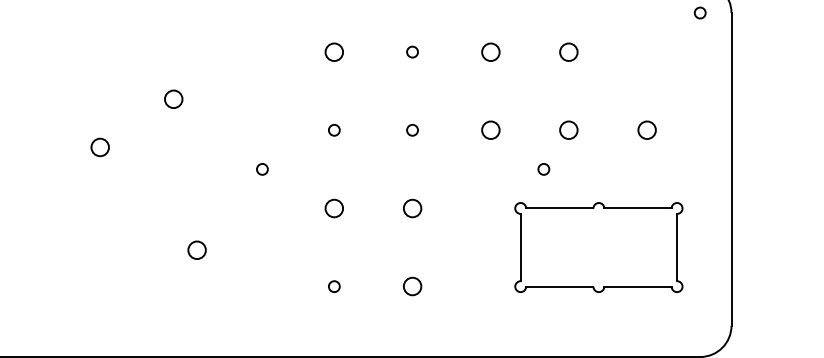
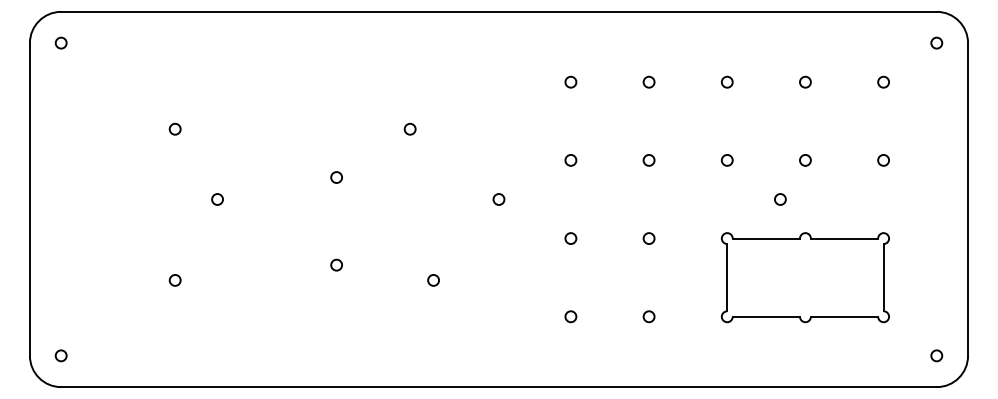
circle: (333, 51) -> (570, 81), size x0.62
circle: (489, 51) -> (726, 81), size x0.62
circle: (568, 51) -> (805, 81), size x0.62
circle: (646, 51) -> (883, 81), added
circle: (172, 98) -> (409, 128), size x0.62
circle: (489, 130) -> (726, 160), size x0.62
circle: (568, 130) -> (805, 160), size x0.62
circle: (646, 130) -> (883, 160), size x0.62
circle: (99, 147) -> (336, 177), size x0.62
circle: (333, 208) -> (570, 238), size x0.62
circle: (411, 208) -> (648, 238), size x0.62
circle: (99, 234) -> (336, 264), added
part: (597, 247) -> (804, 277), moved
circle: (196, 250) -> (433, 280), size x0.62
circle: (411, 286) -> (648, 316), size x0.62
circle: (699, 325) -> (936, 355), added

